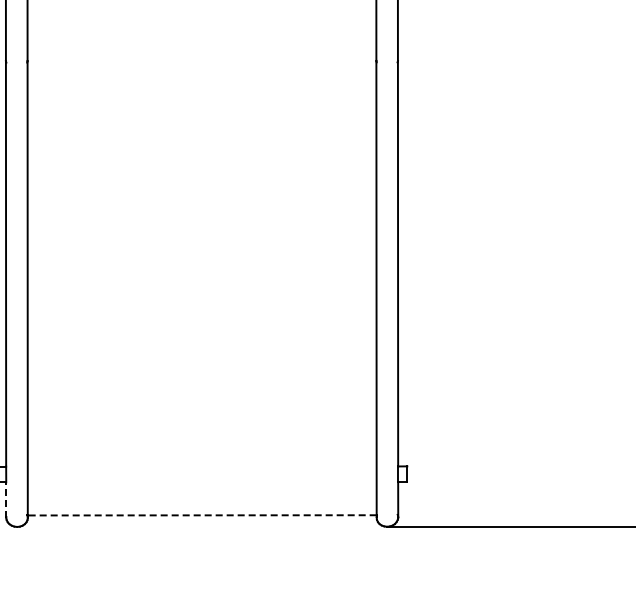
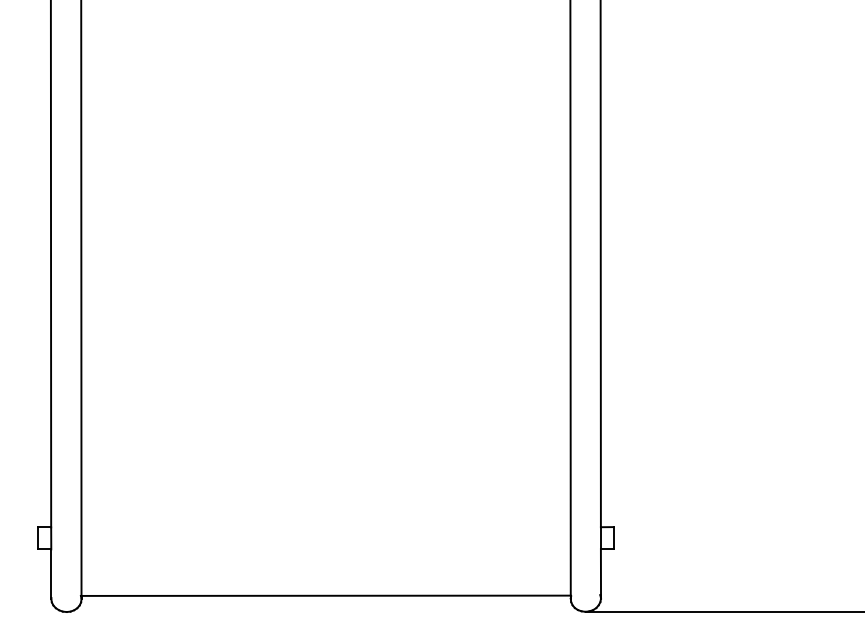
line: (6, 499) -> (51, 573), dashed -> solid
line: (201, 515) -> (325, 595), dashed -> solid

